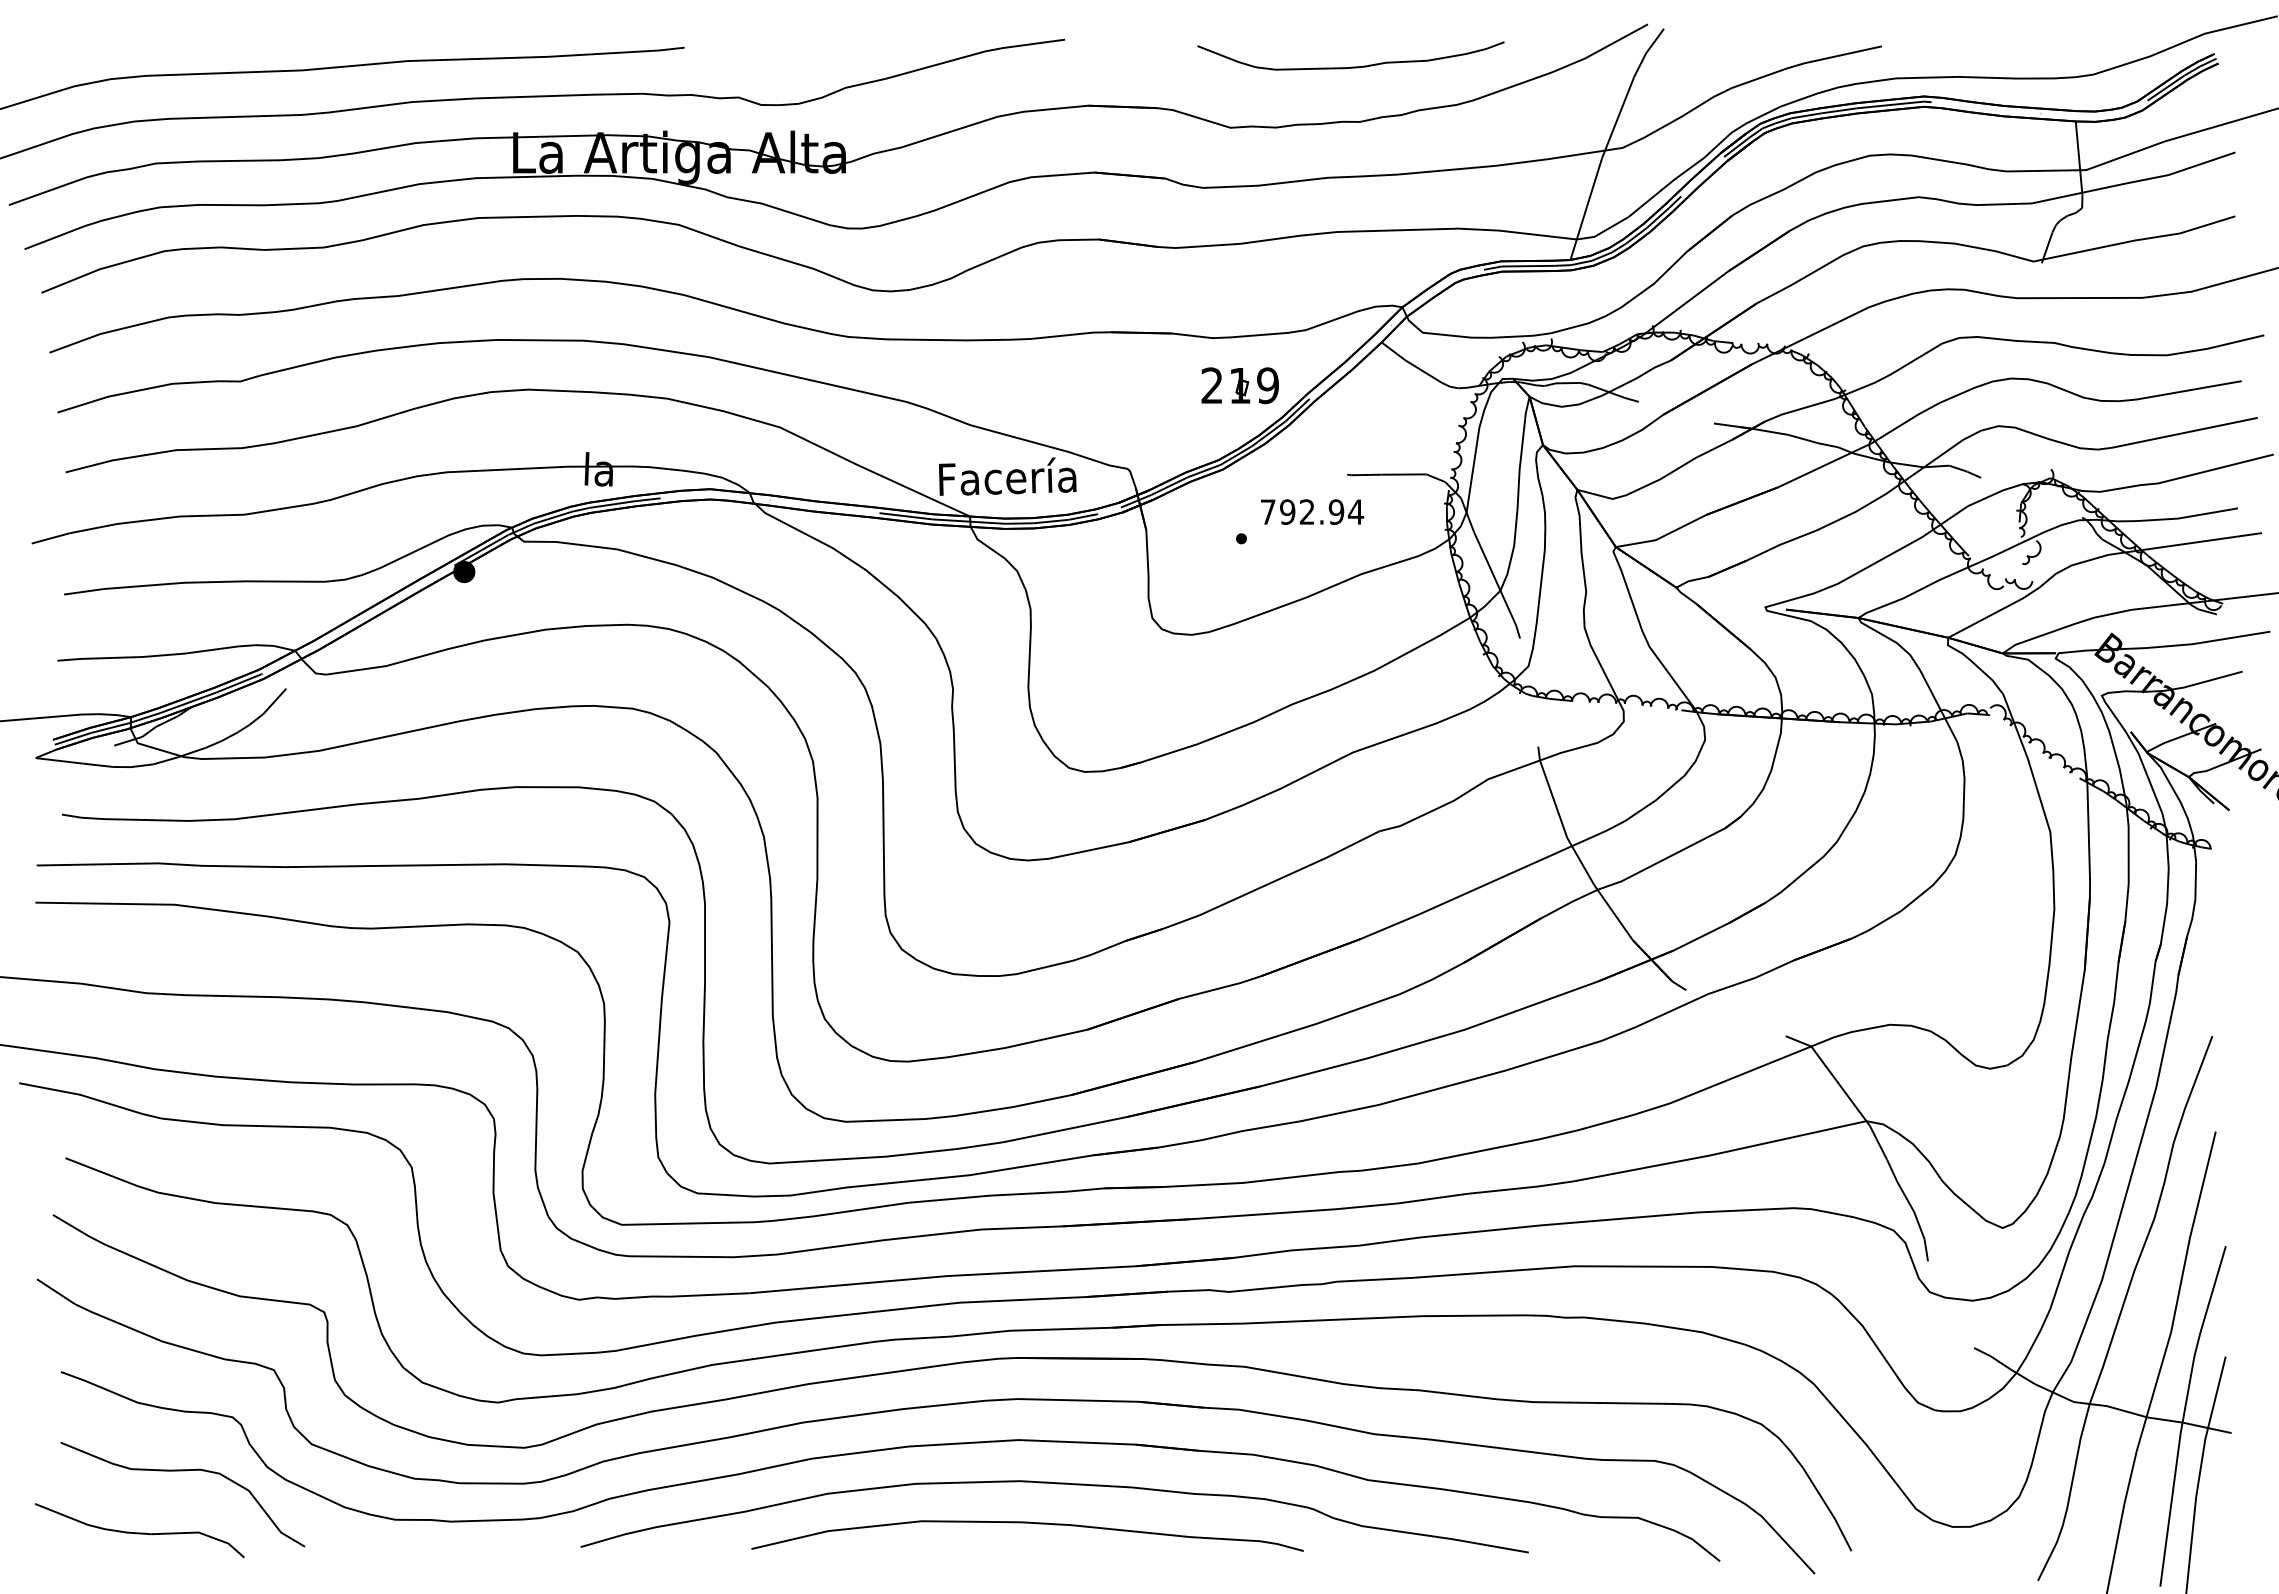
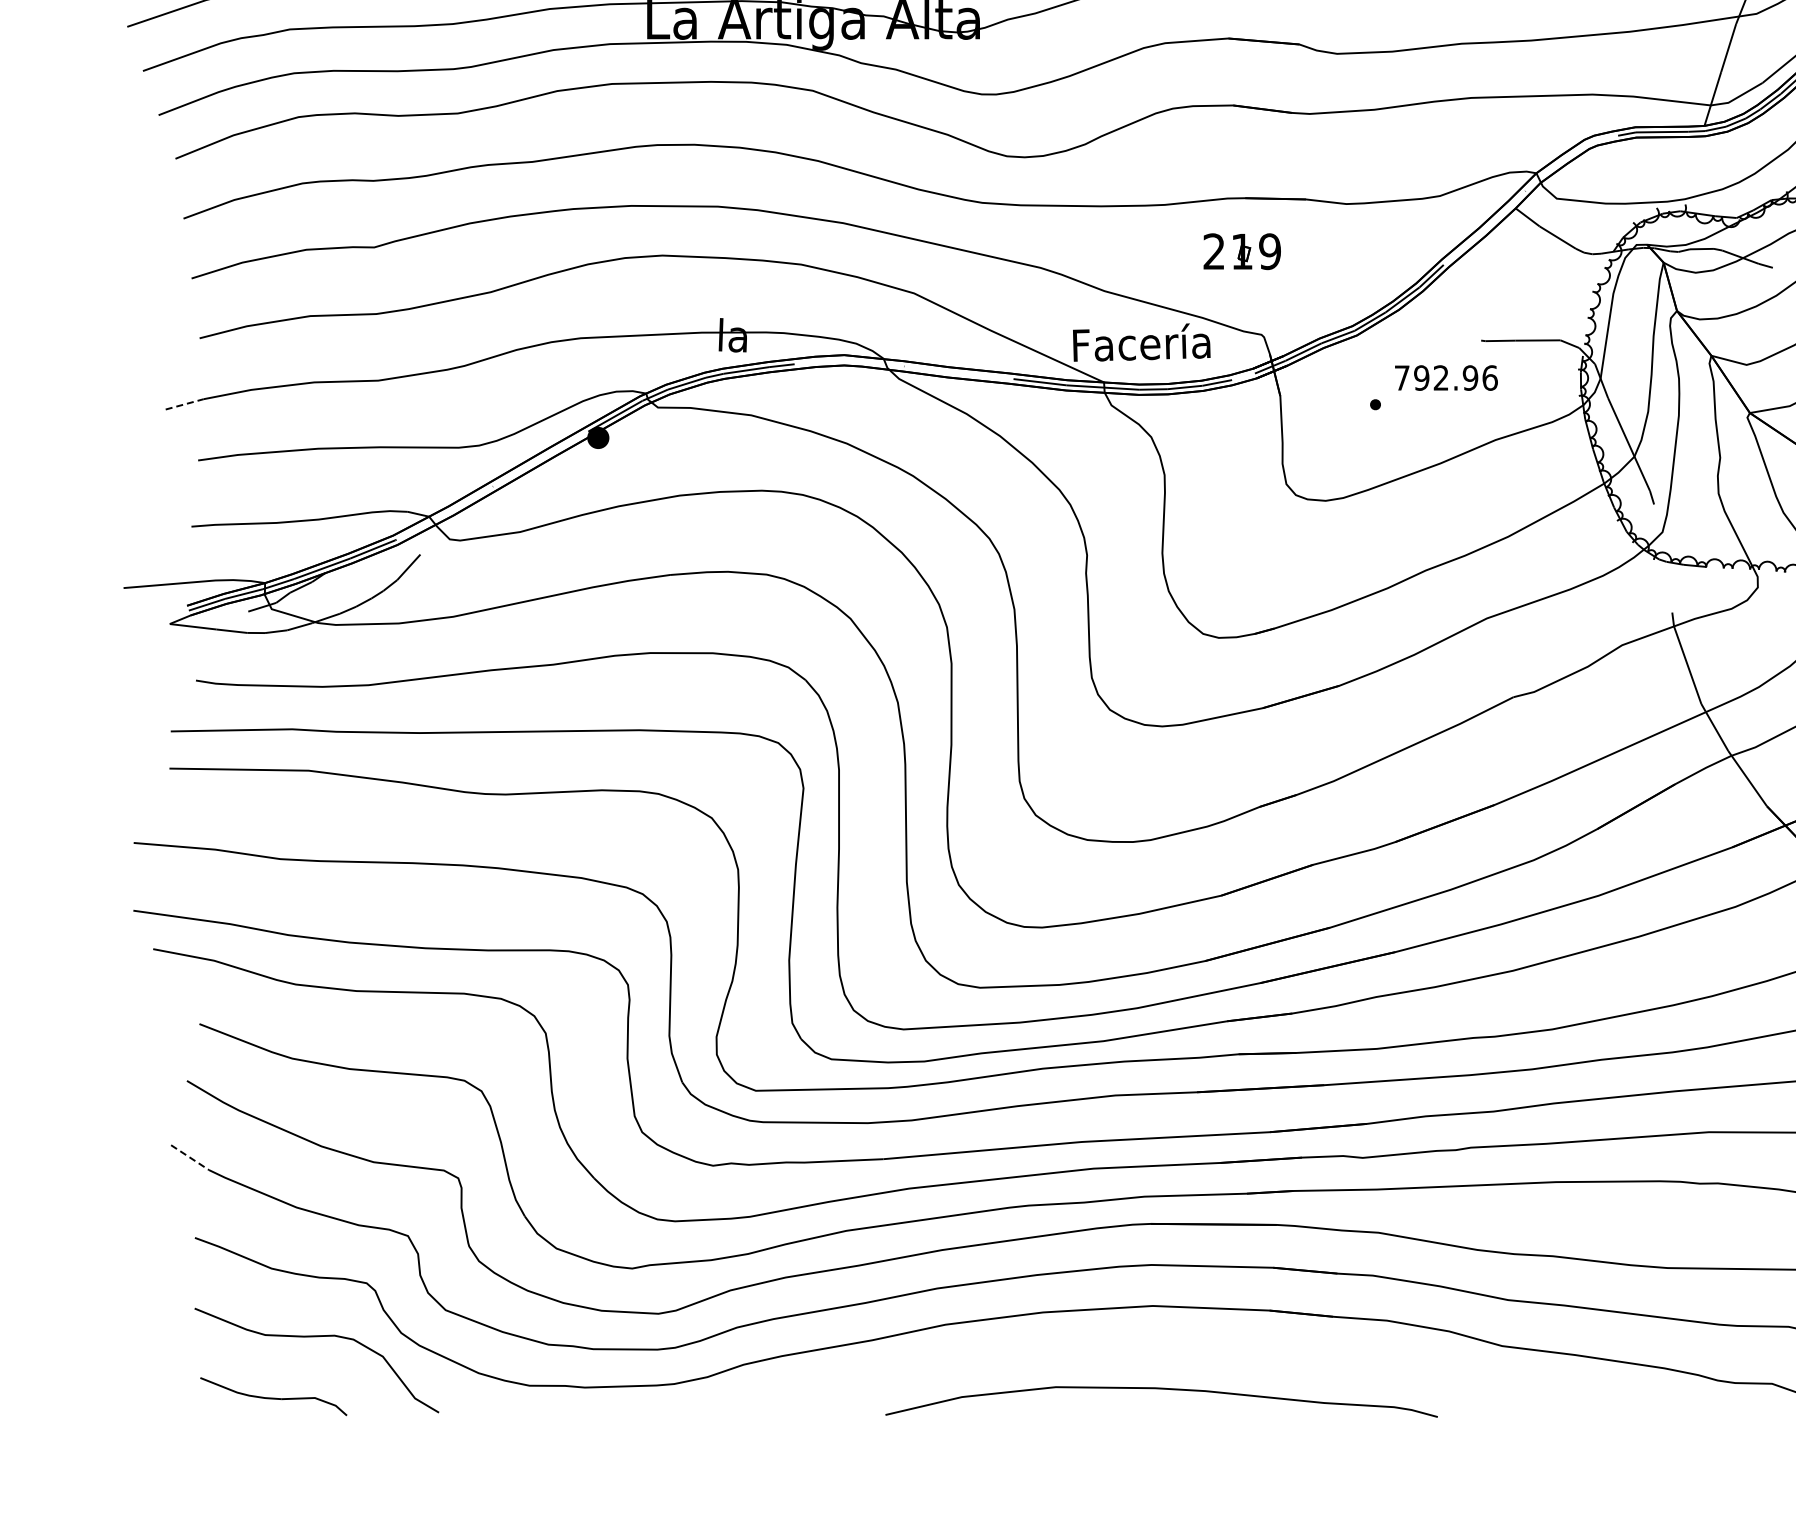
part: (1239, 385) -> (1241, 251), moved
text: (1355, 511) -> (1489, 377), 792.94 -> 792.96
line: (50, 538) -> (184, 404), solid -> dashed
line: (56, 1291) -> (190, 1157), solid -> dashed
curve: (1056, 1484) -> (1190, 1350), removed
part: (139, 1530) -> (273, 1396), size x0.7

